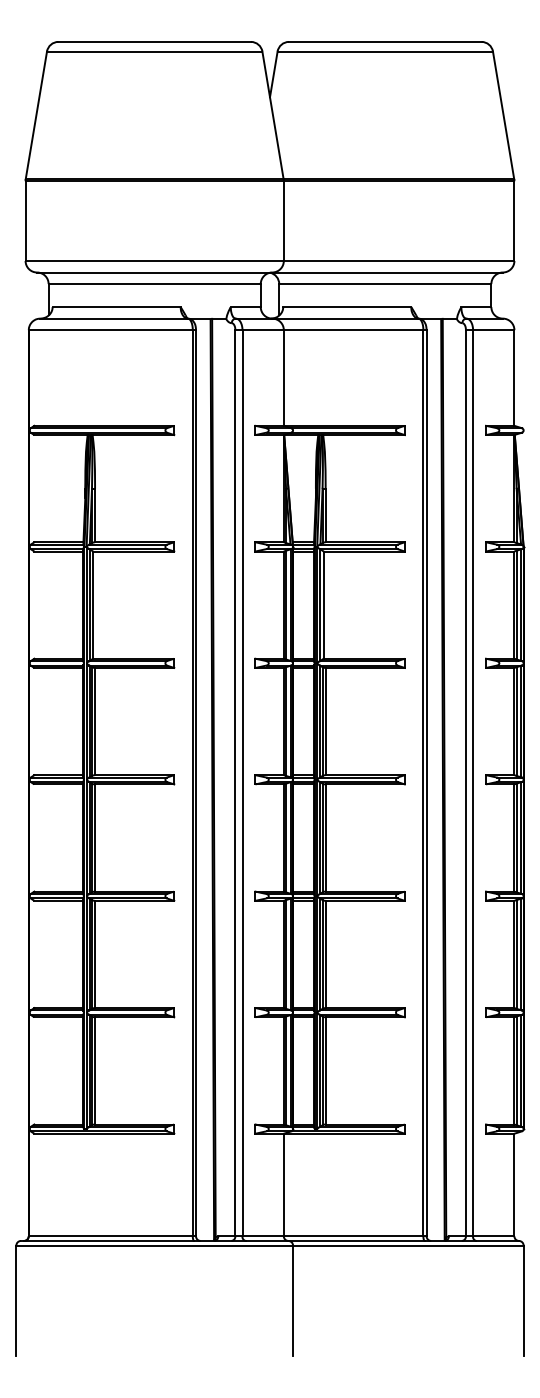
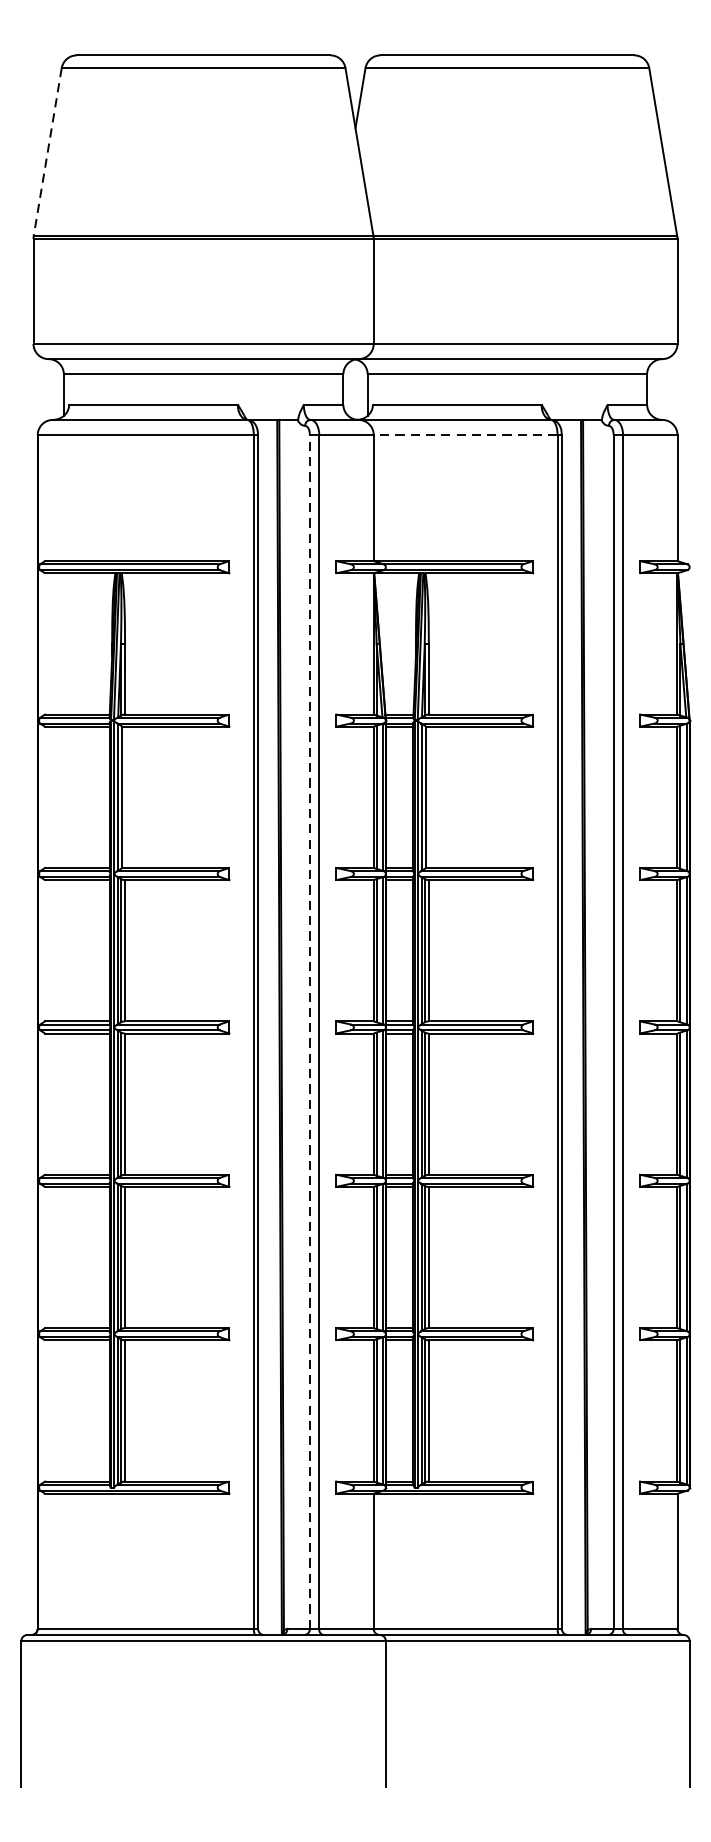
line: (36, 115) -> (47, 152), solid -> dashed
line: (353, 330) -> (465, 435), solid -> dashed
line: (235, 782) -> (310, 1031), solid -> dashed

